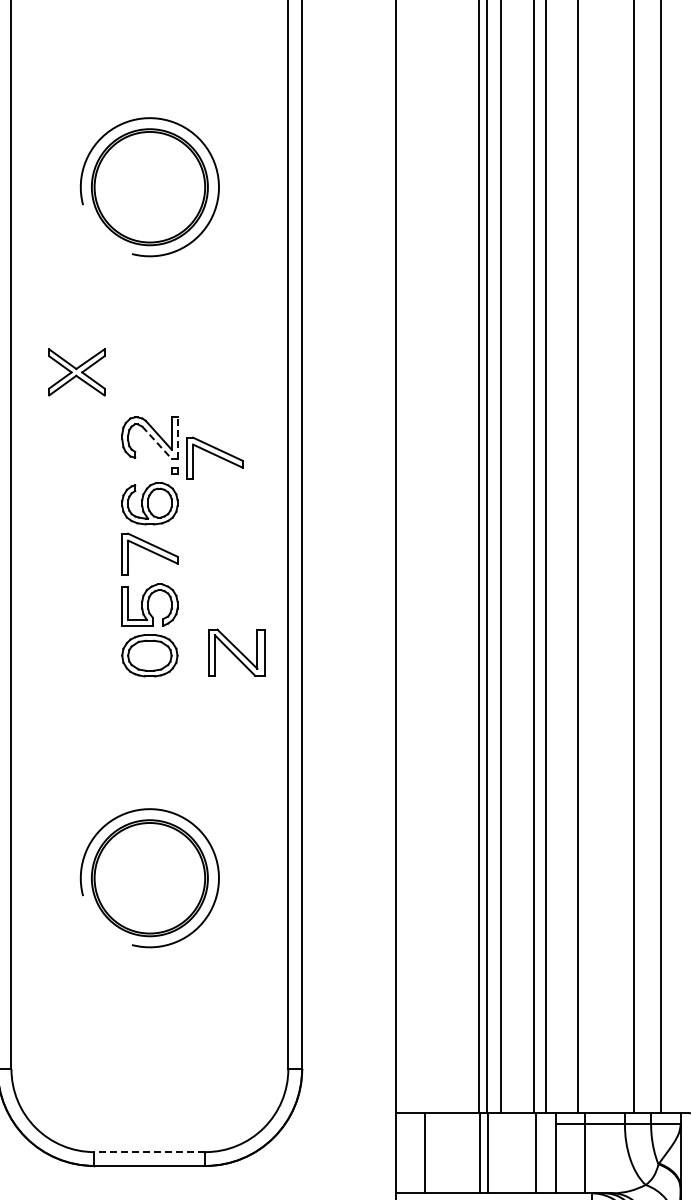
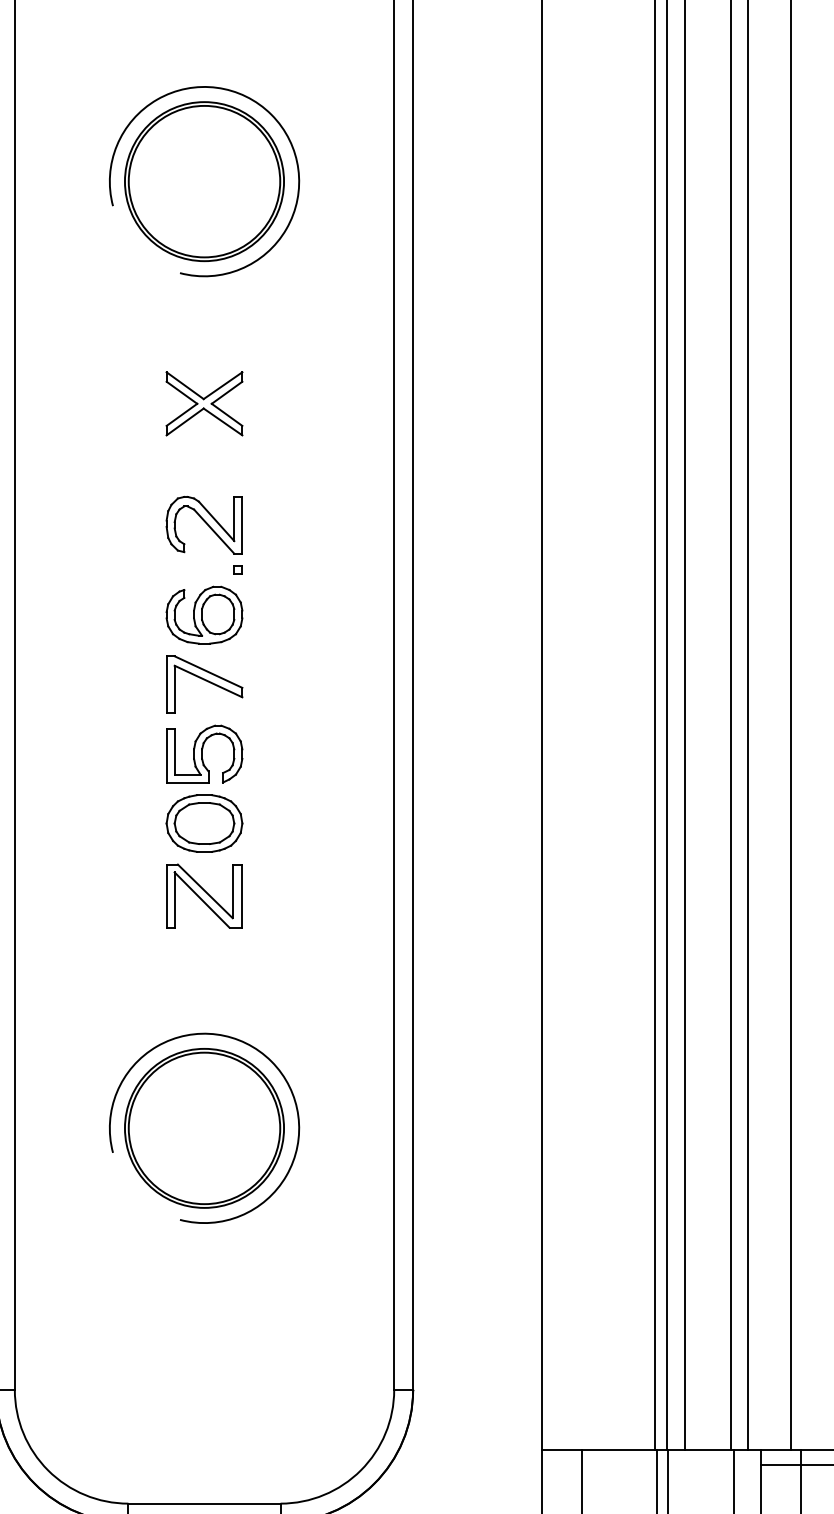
part: (76, 372) -> (203, 403), moved
line: (177, 438) -> (242, 525), dashed -> solid
line: (156, 442) -> (213, 531), dashed -> solid
part: (214, 457) -> (293, 551), removed
part: (236, 652) -> (203, 895), moved
line: (149, 1152) -> (203, 1504), dashed -> solid

